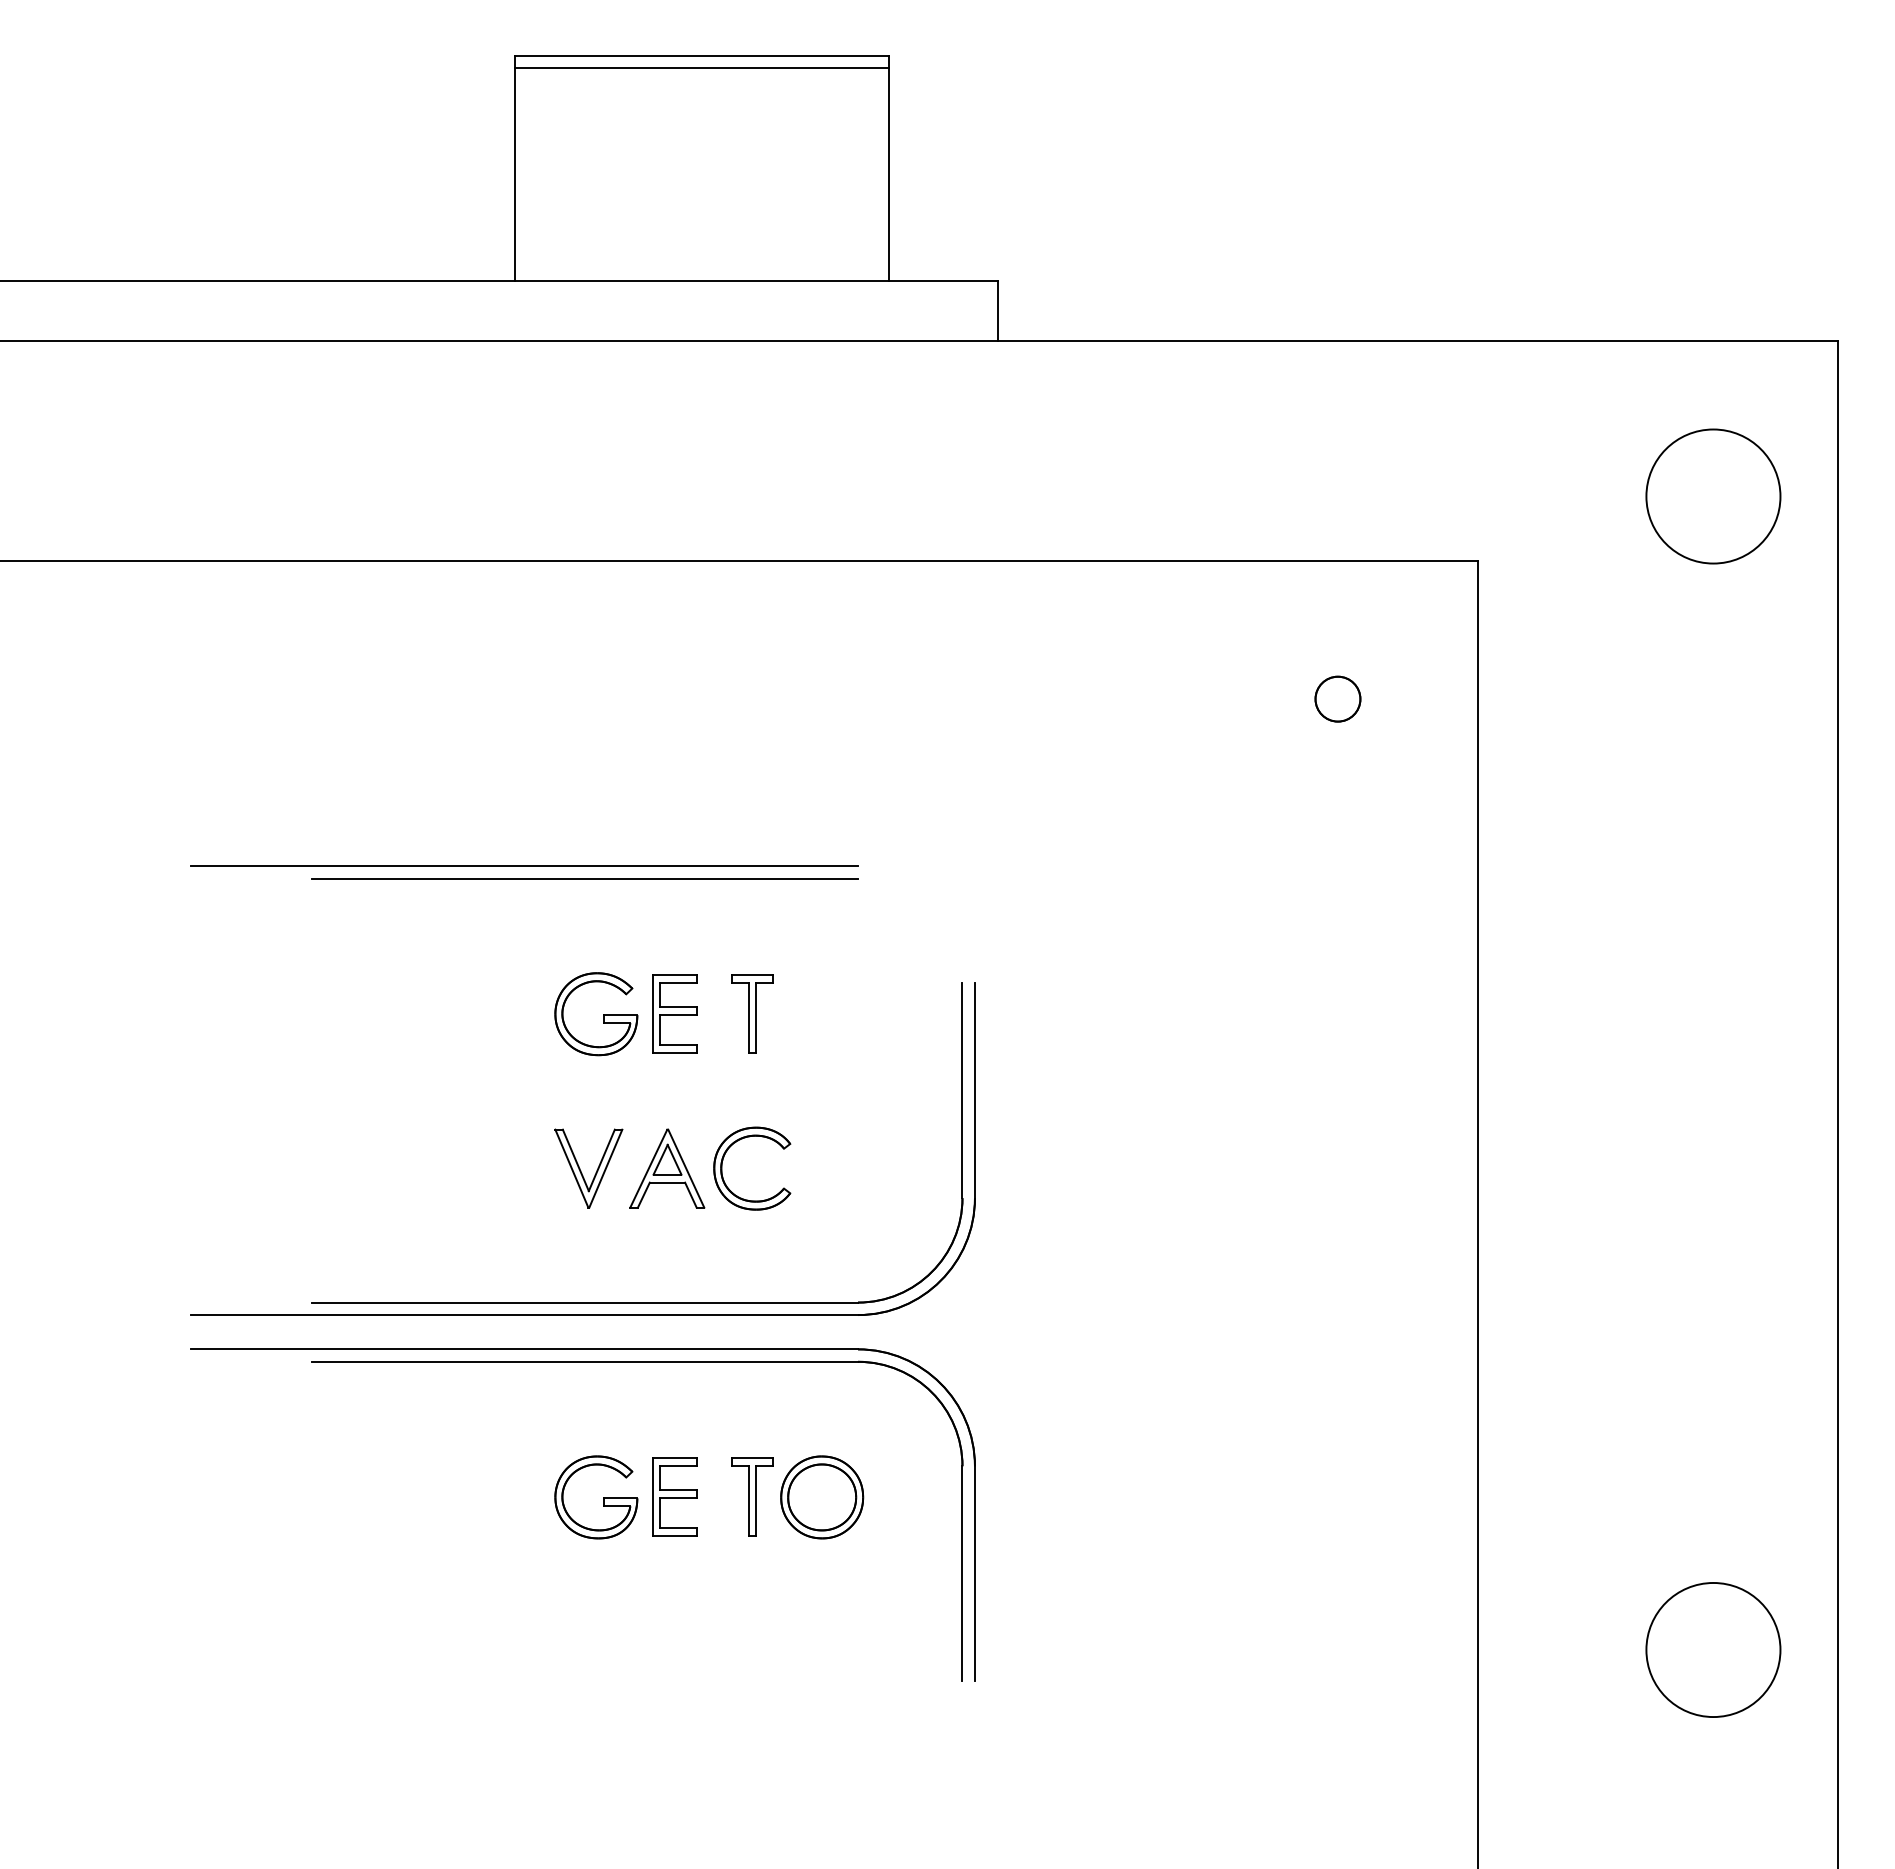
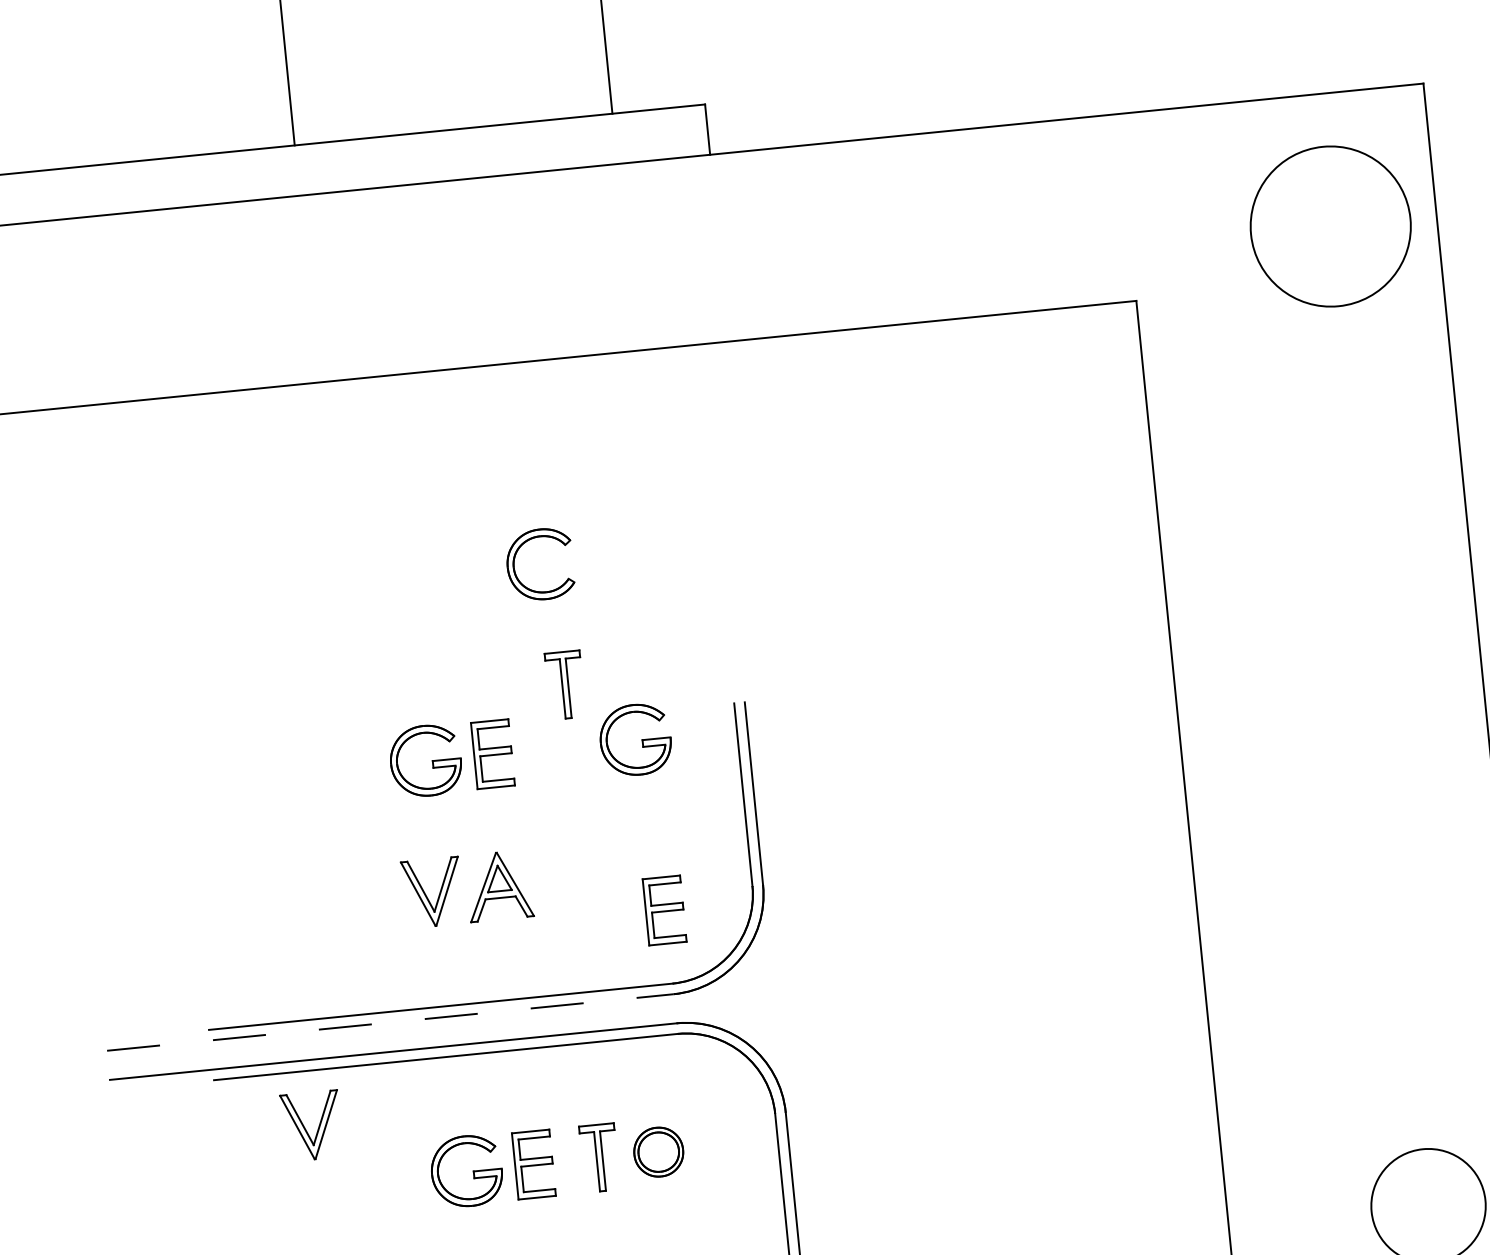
circle: (1713, 496) -> (1330, 226), size x1.4
part: (1337, 698) -> (1028, 429), removed
line: (524, 866) -> (352, 641), removed
line: (585, 878) -> (405, 646), removed
part: (752, 1013) -> (565, 684), moved
part: (850, 1014) -> (641, 739), added
part: (722, 1168) -> (514, 567), moved
part: (856, 1215) -> (663, 909), added
line: (524, 1315) -> (390, 1022), solid -> dashed
part: (413, 1428) -> (305, 1128), added
part: (822, 1497) -> (658, 1152), size x0.7

